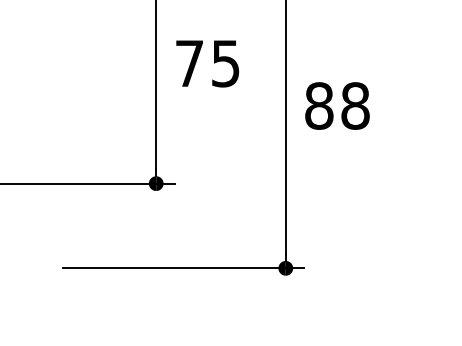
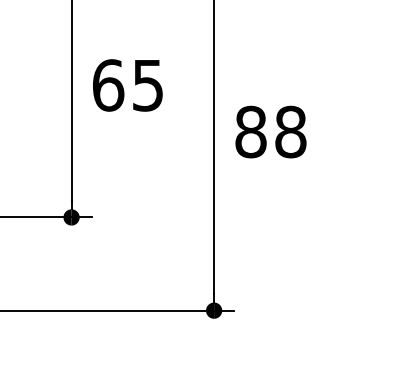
text: (189, 63) -> (108, 85), 75 -> 65

